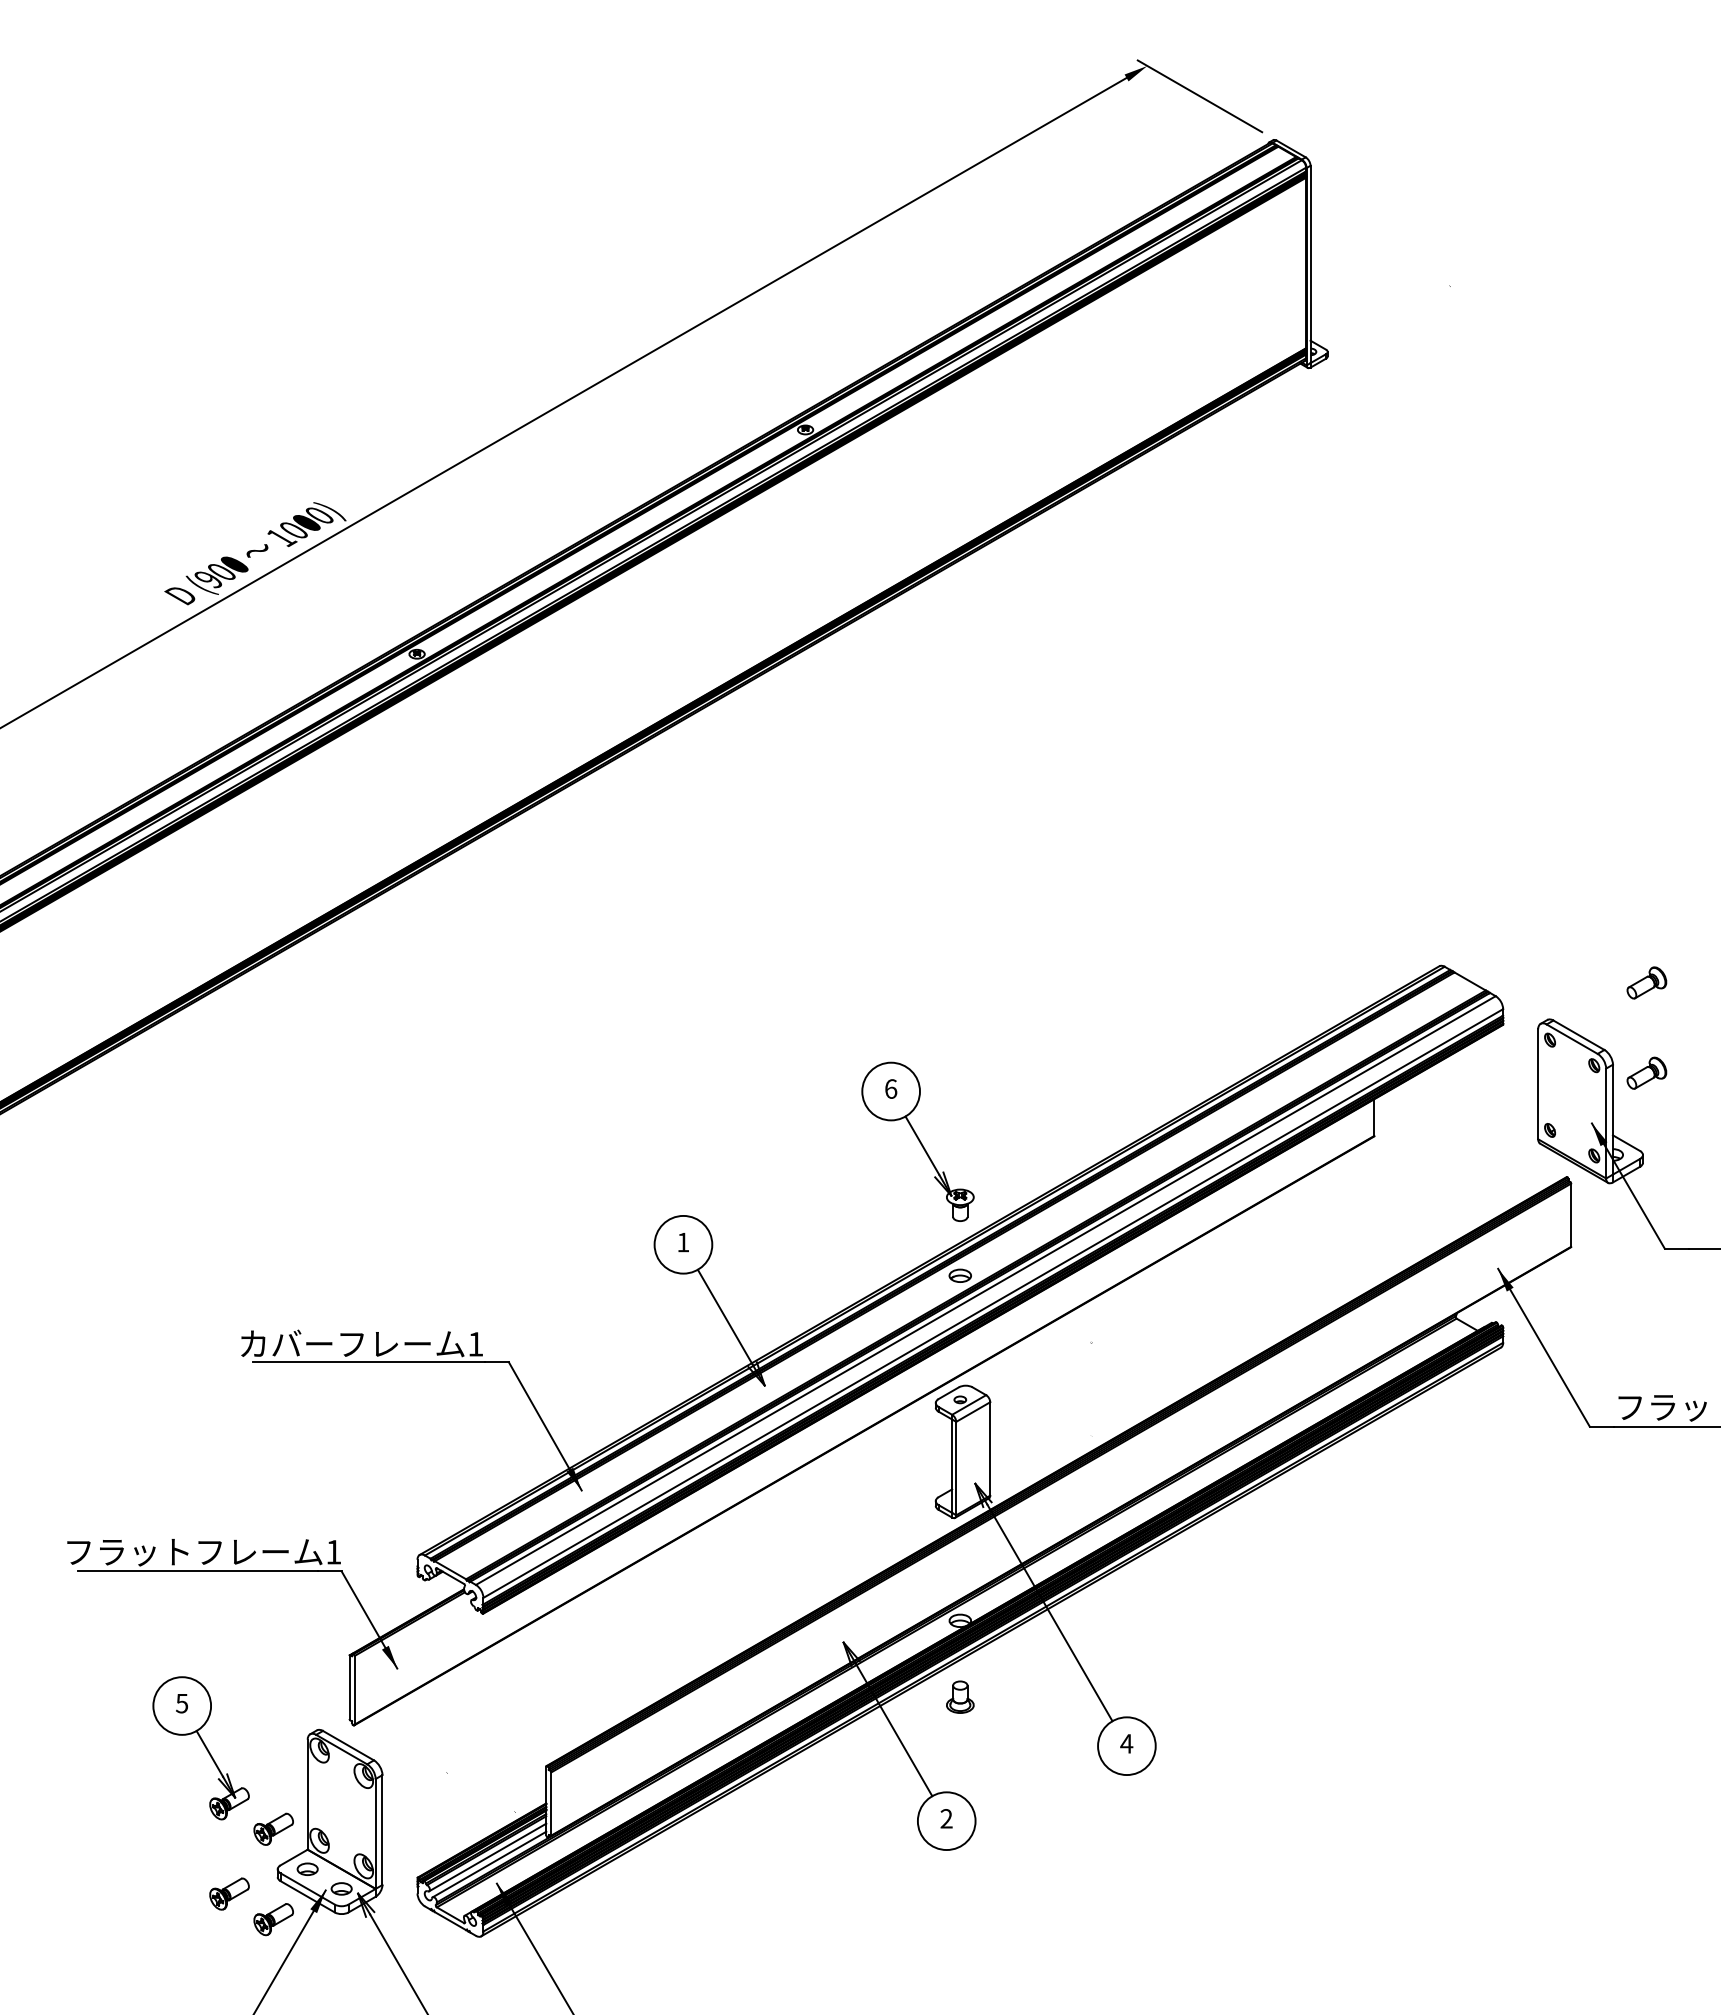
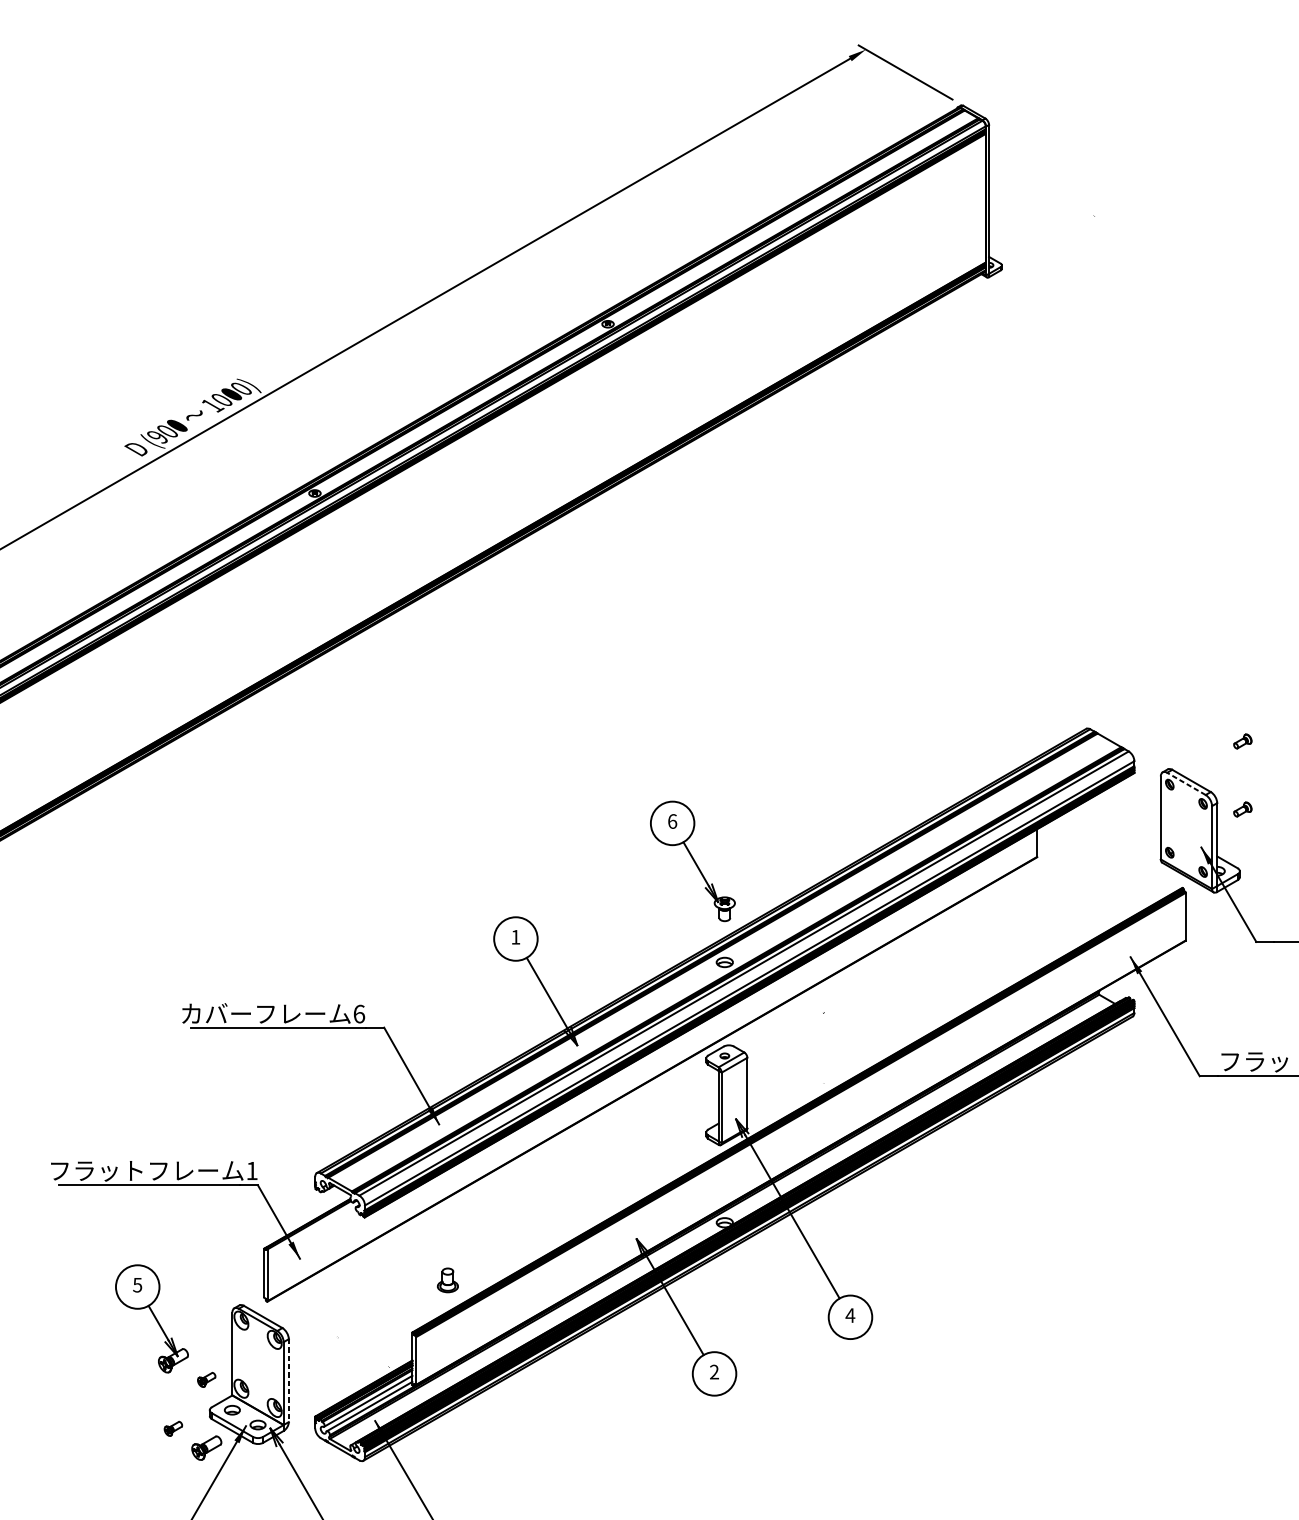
part: (1646, 982) -> (1242, 741), size x0.6
line: (1571, 1038) -> (1185, 783), solid -> dashed
part: (1646, 1072) -> (1242, 809), size x0.6
text: (475, 1344) -> (359, 1014), 1 -> 6
part: (960, 1696) -> (448, 1279), moved
part: (273, 1828) -> (206, 1379), size x0.6
line: (382, 1830) -> (288, 1380), solid -> dashed
part: (229, 1893) -> (173, 1428), size x0.6

